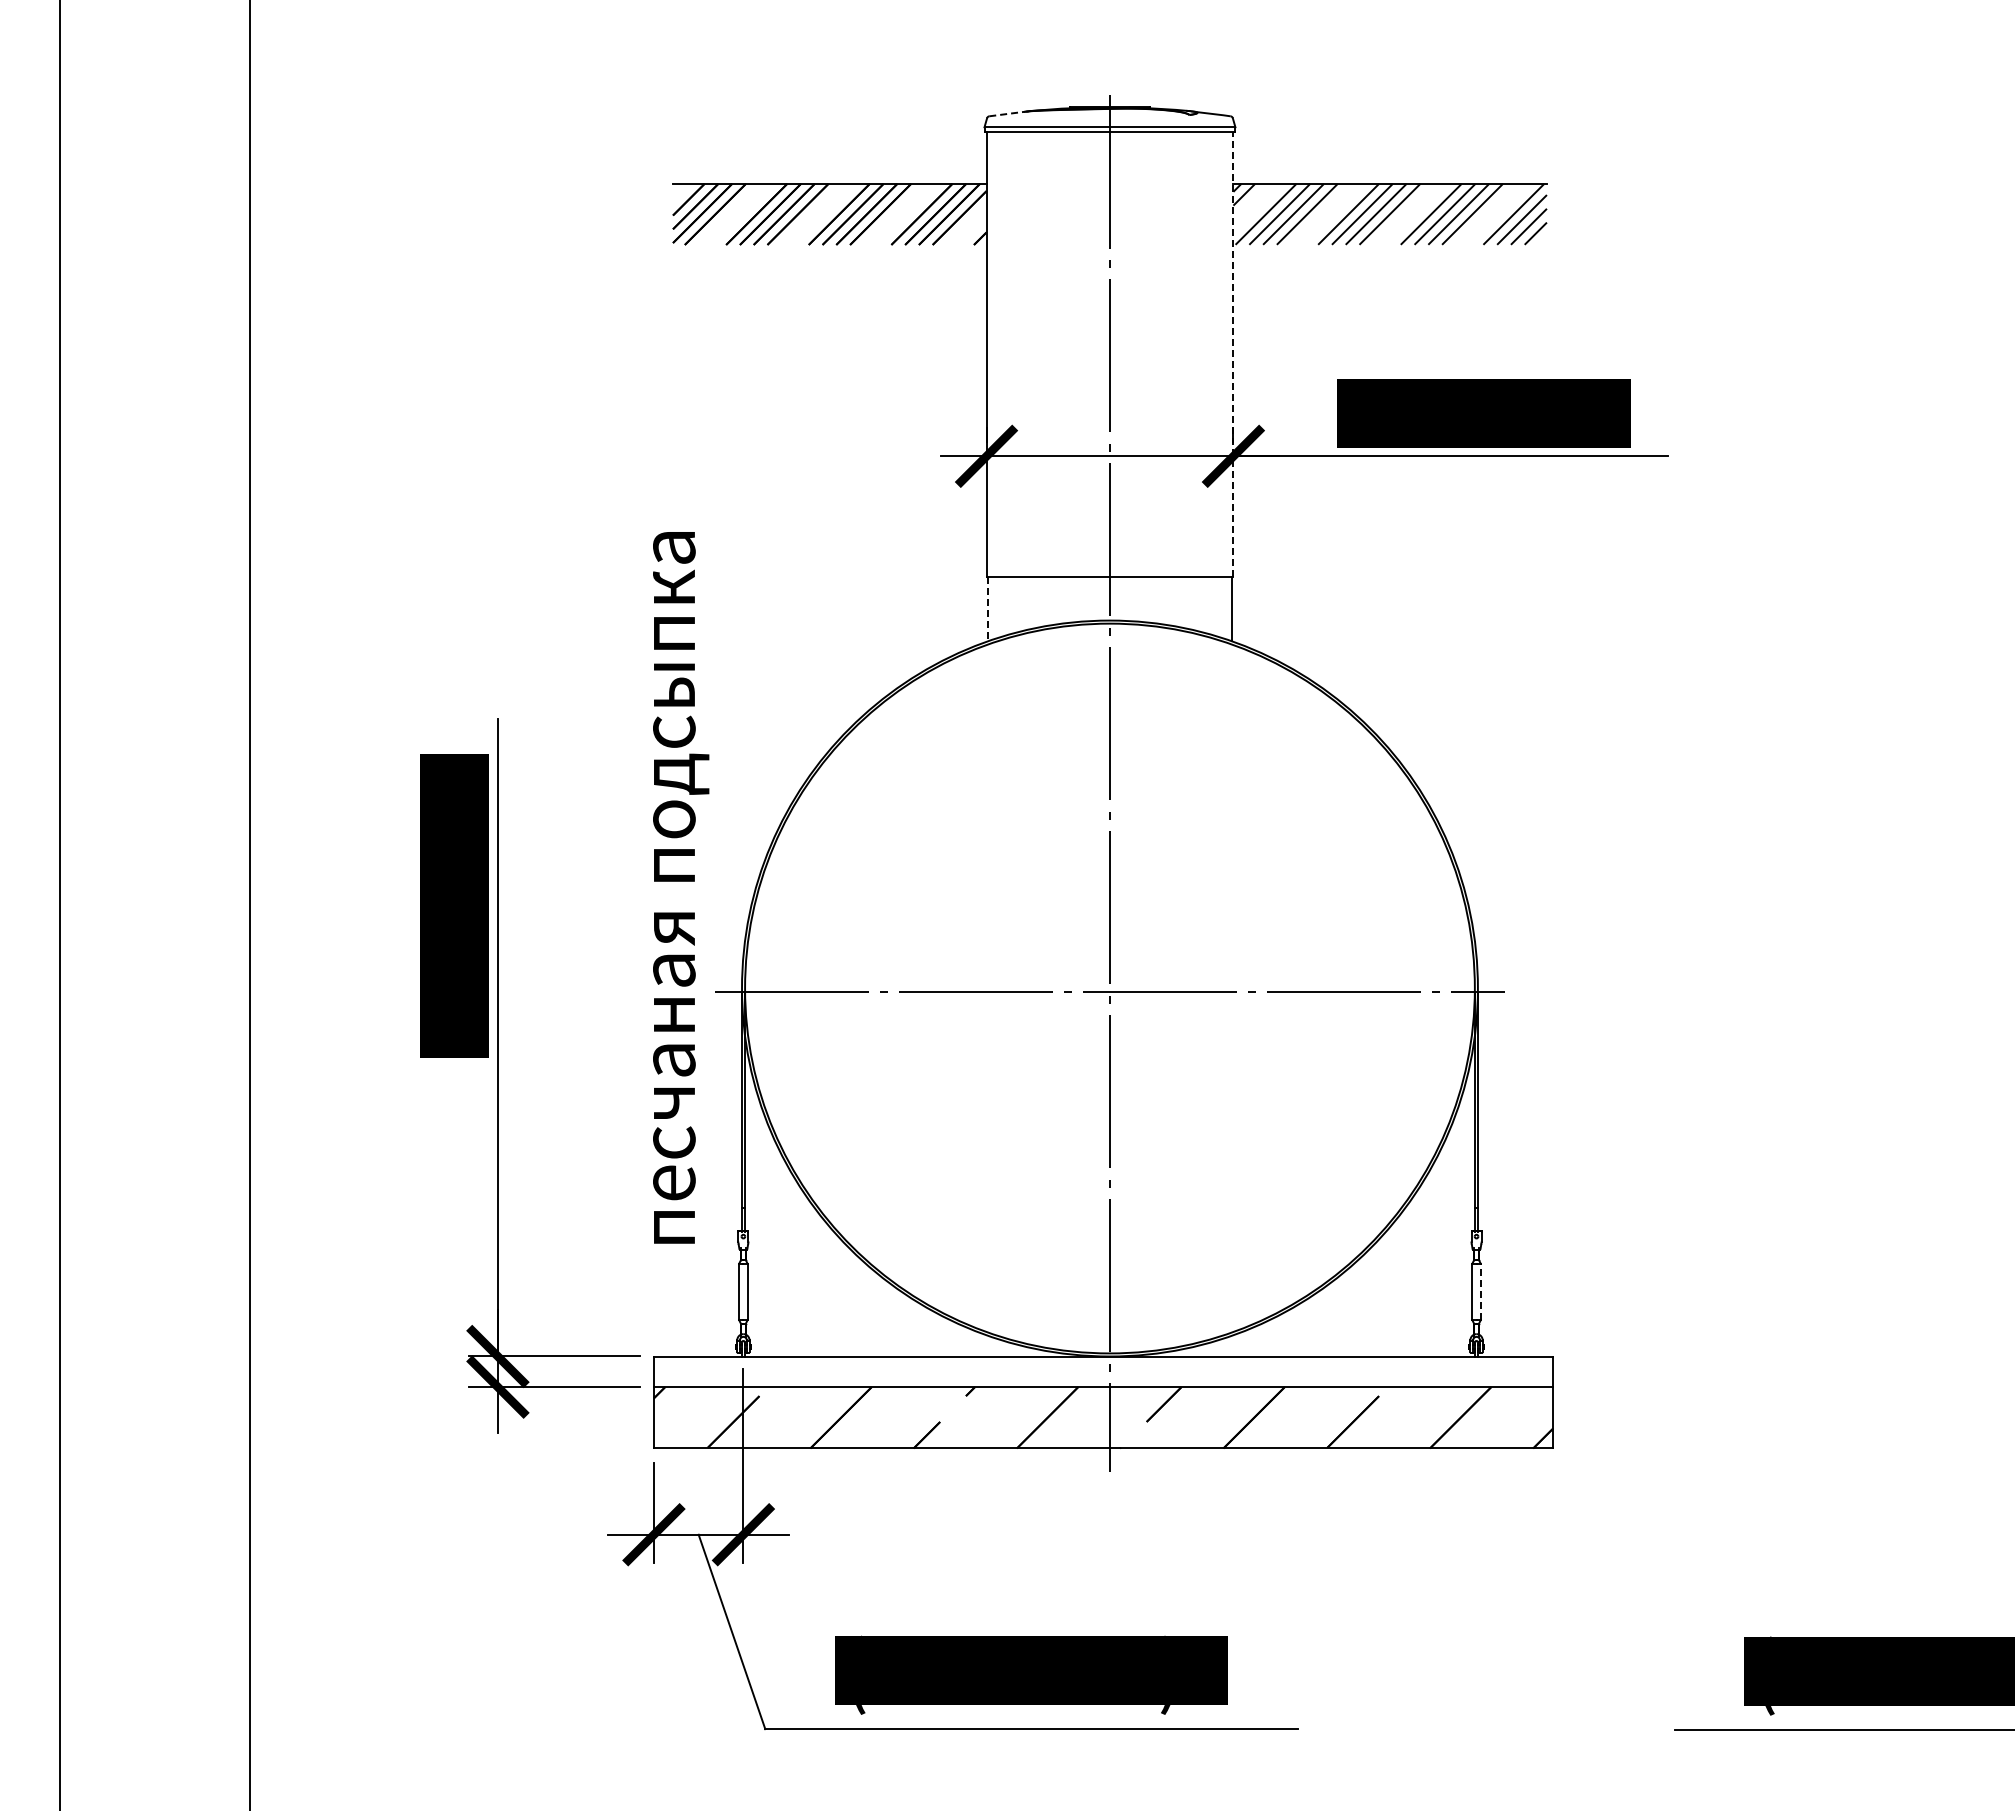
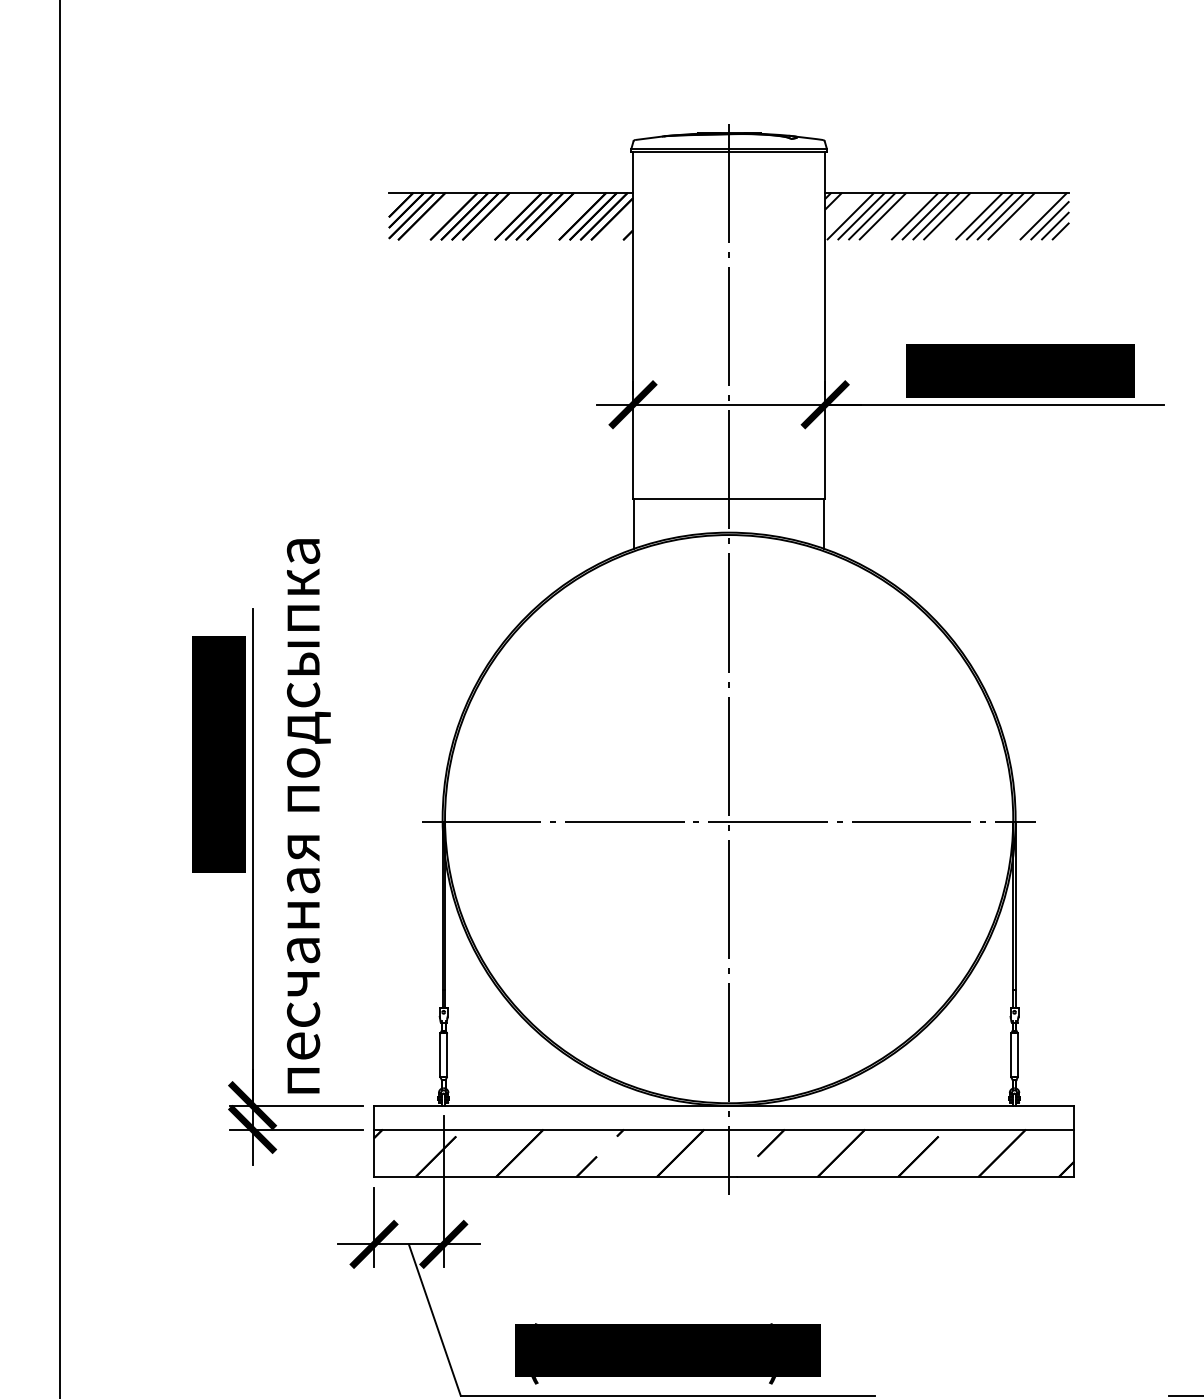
line: (1009, 113) -> (650, 137), dashed -> solid
line: (1233, 354) -> (825, 325), dashed -> solid
line: (988, 609) -> (634, 524), dashed -> solid
text: (681, 887) -> (309, 816), moved
line: (1480, 1291) -> (1017, 1055), dashed -> solid

